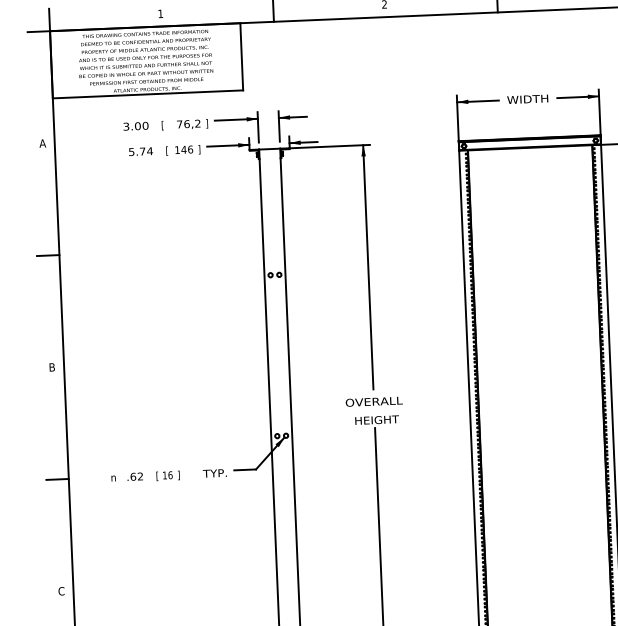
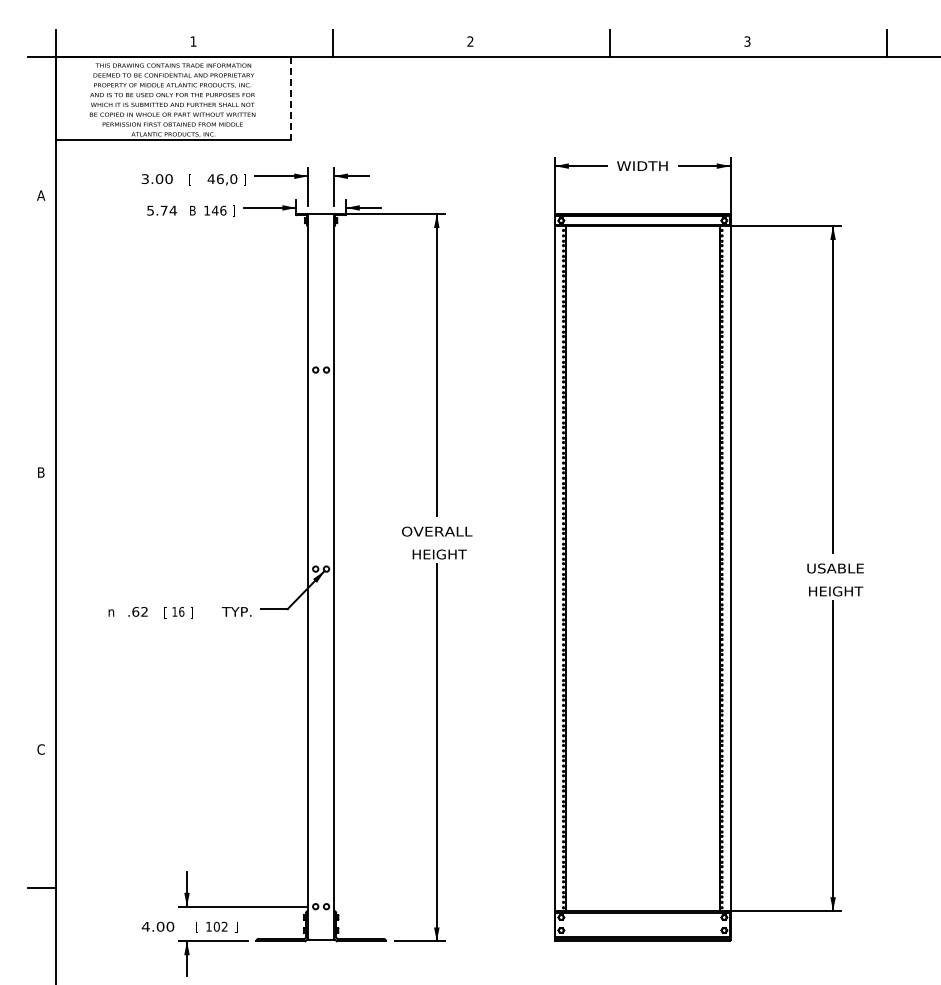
line: (241, 56) -> (291, 98), solid -> dashed
text: (188, 124) -> (222, 179), 76,2 -> 46,0
text: (165, 150) -> (192, 210), [ -> B
line: (47, 255) -> (41, 334), removed
line: (57, 479) -> (41, 611), removed

